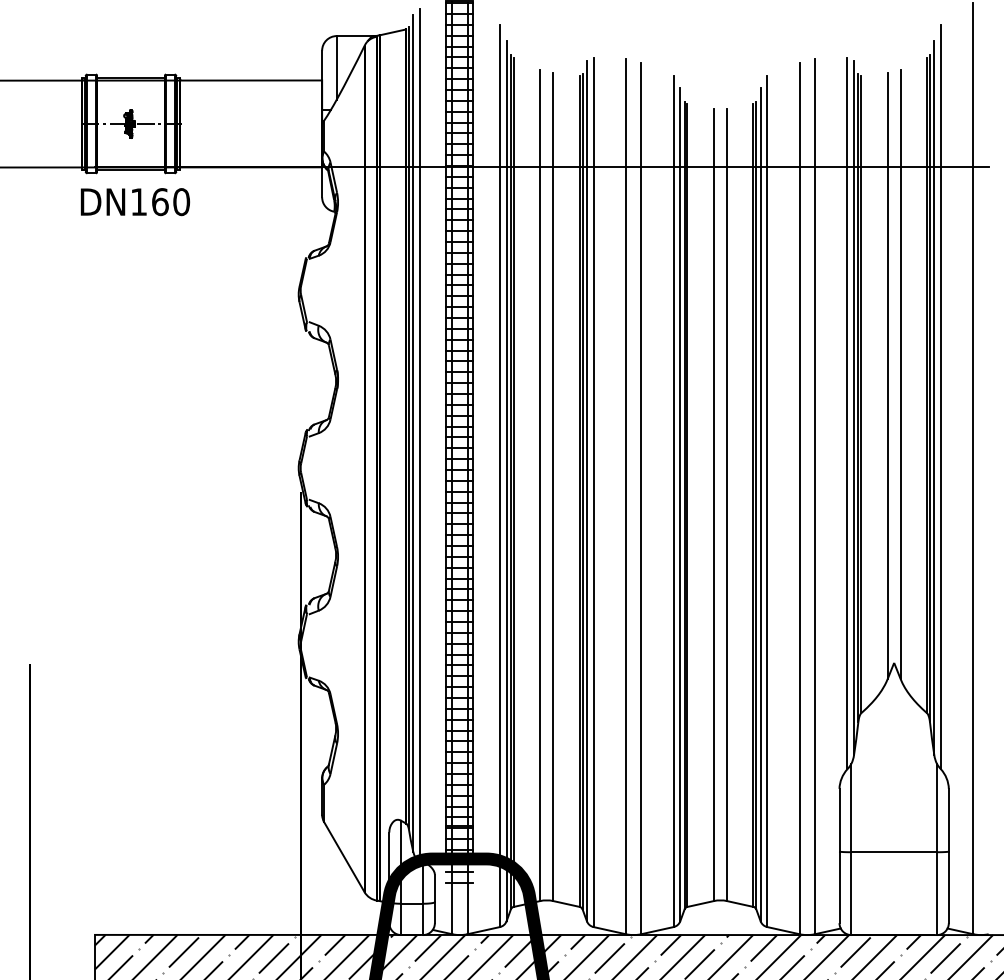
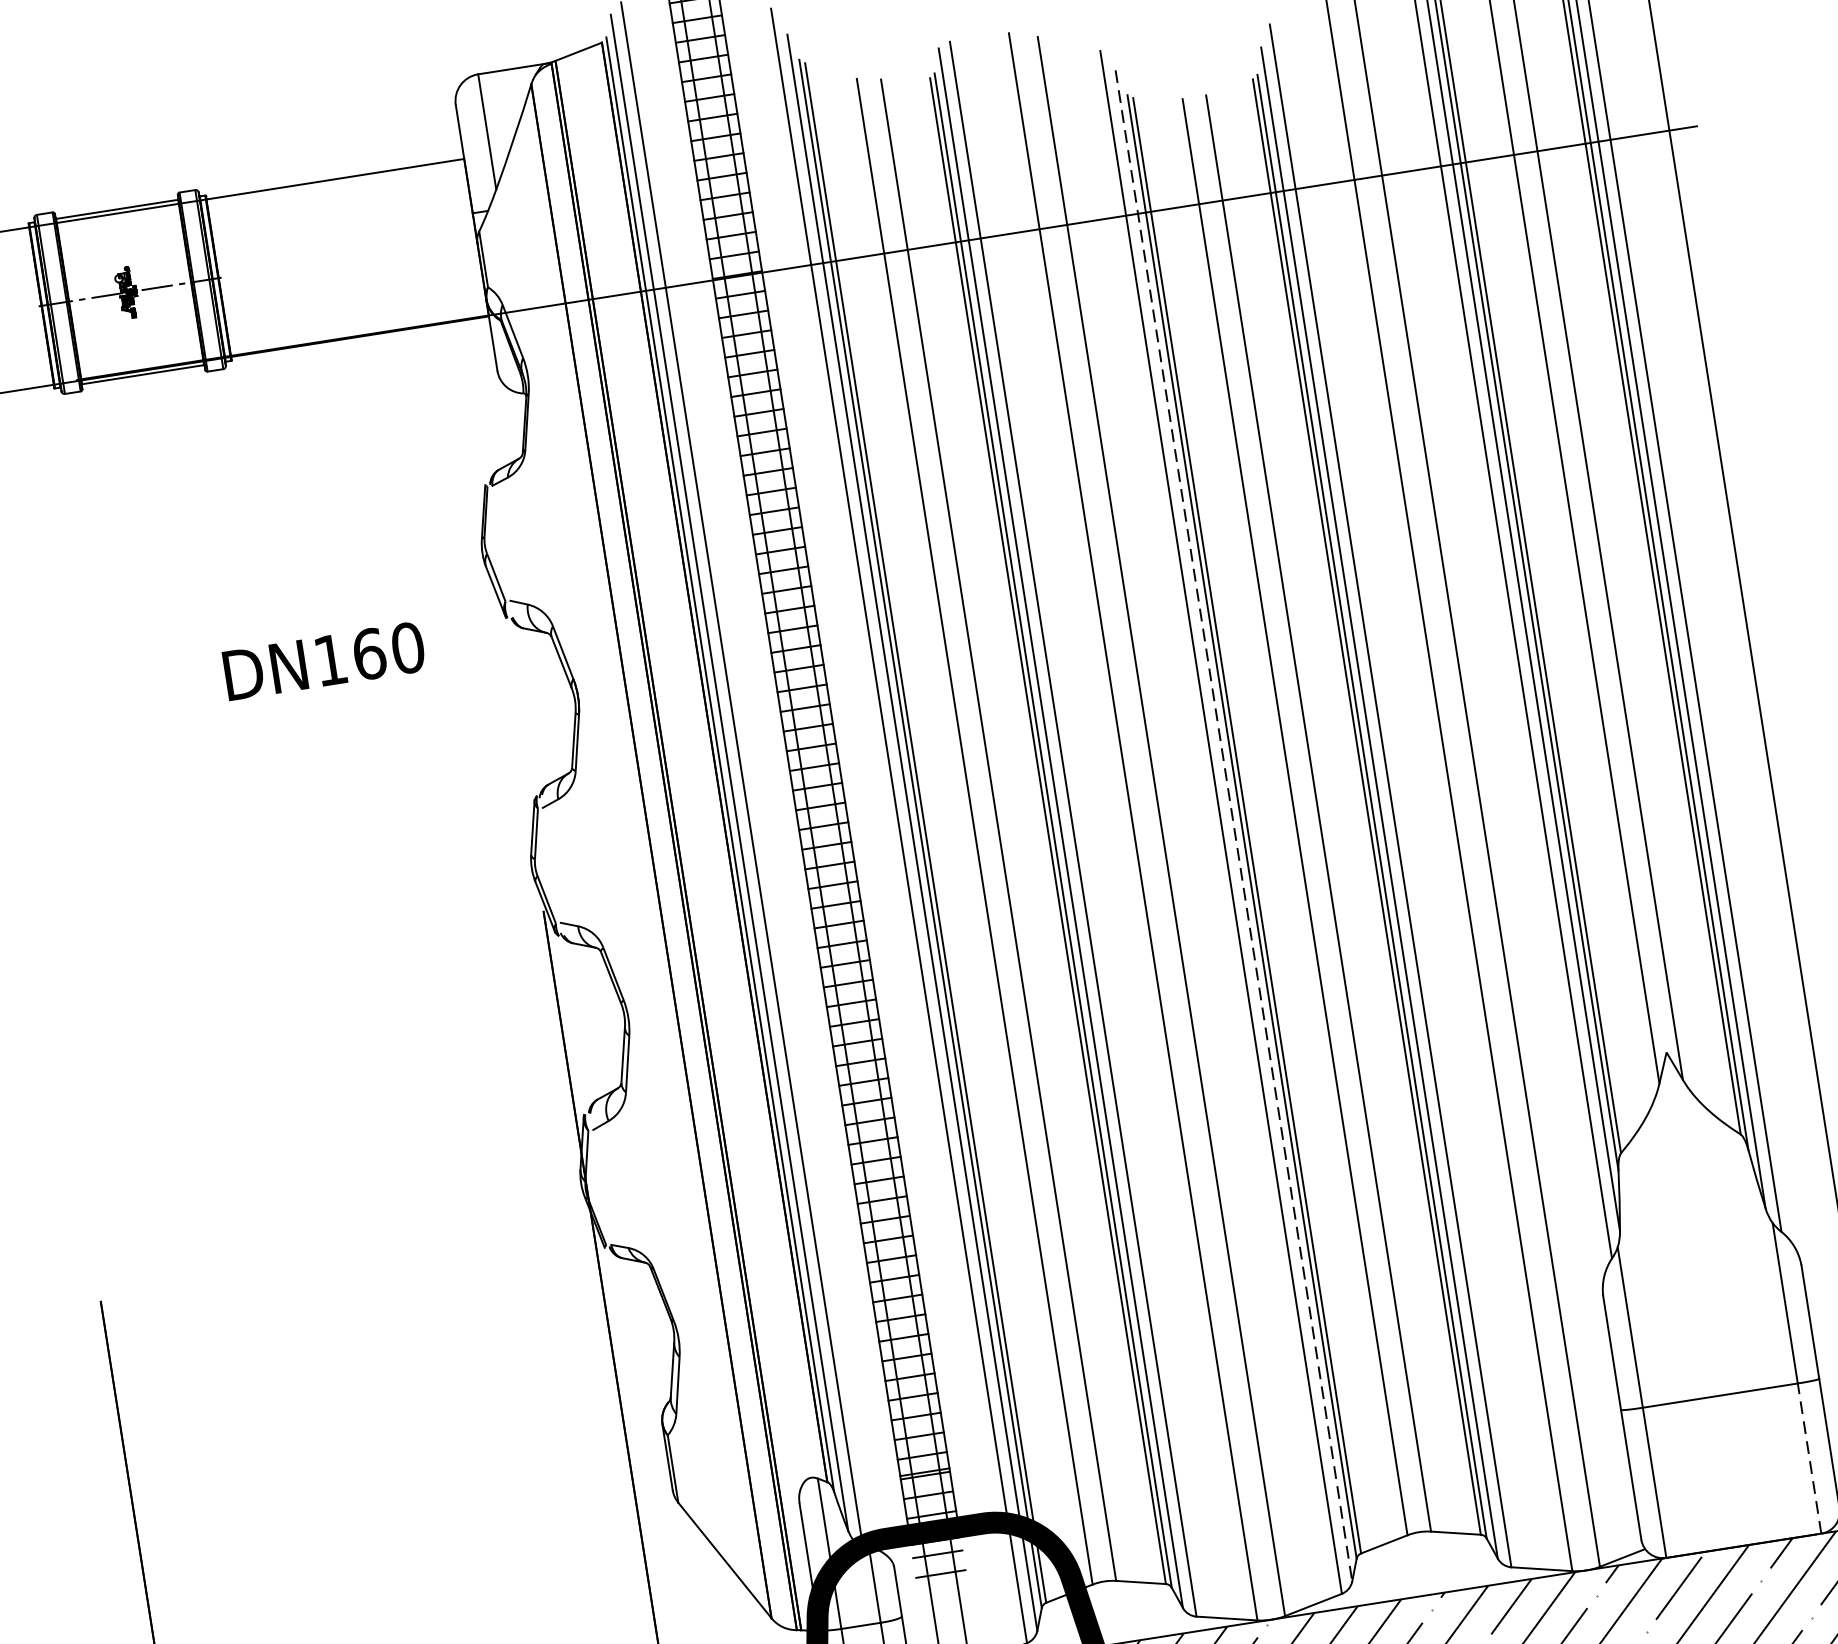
text: (134, 202) -> (322, 662), moved
line: (680, 504) -> (1234, 825), solid -> dashed
line: (936, 893) -> (1808, 1458), solid -> dashed

